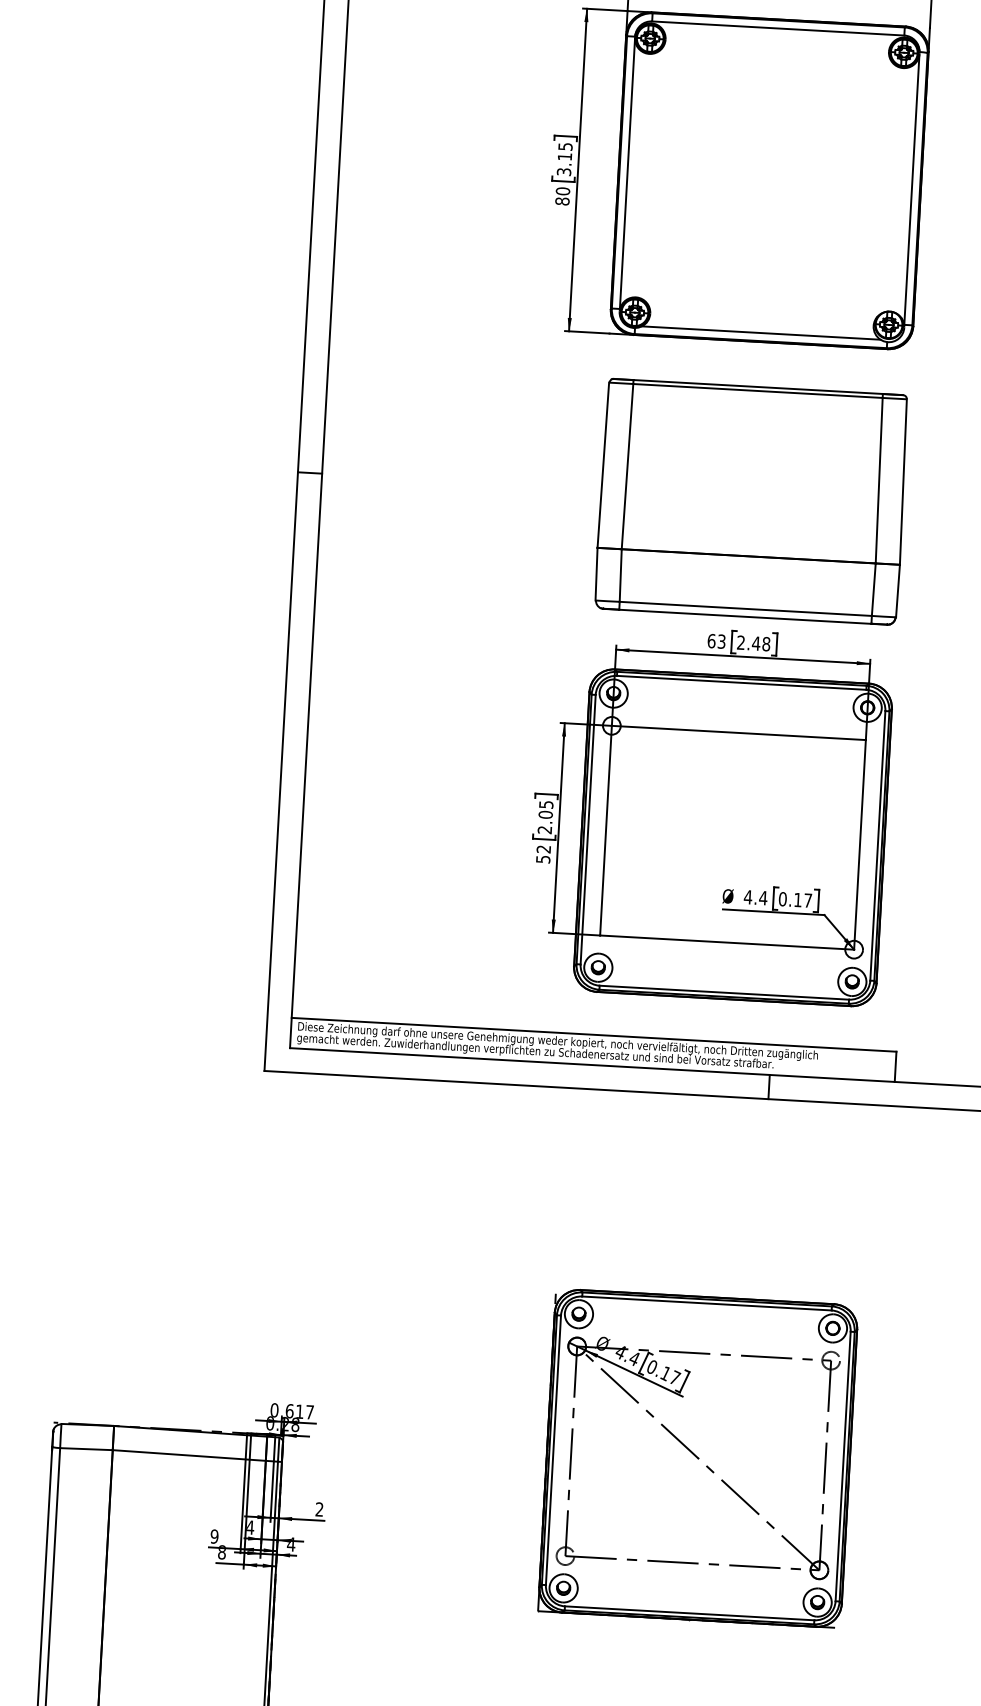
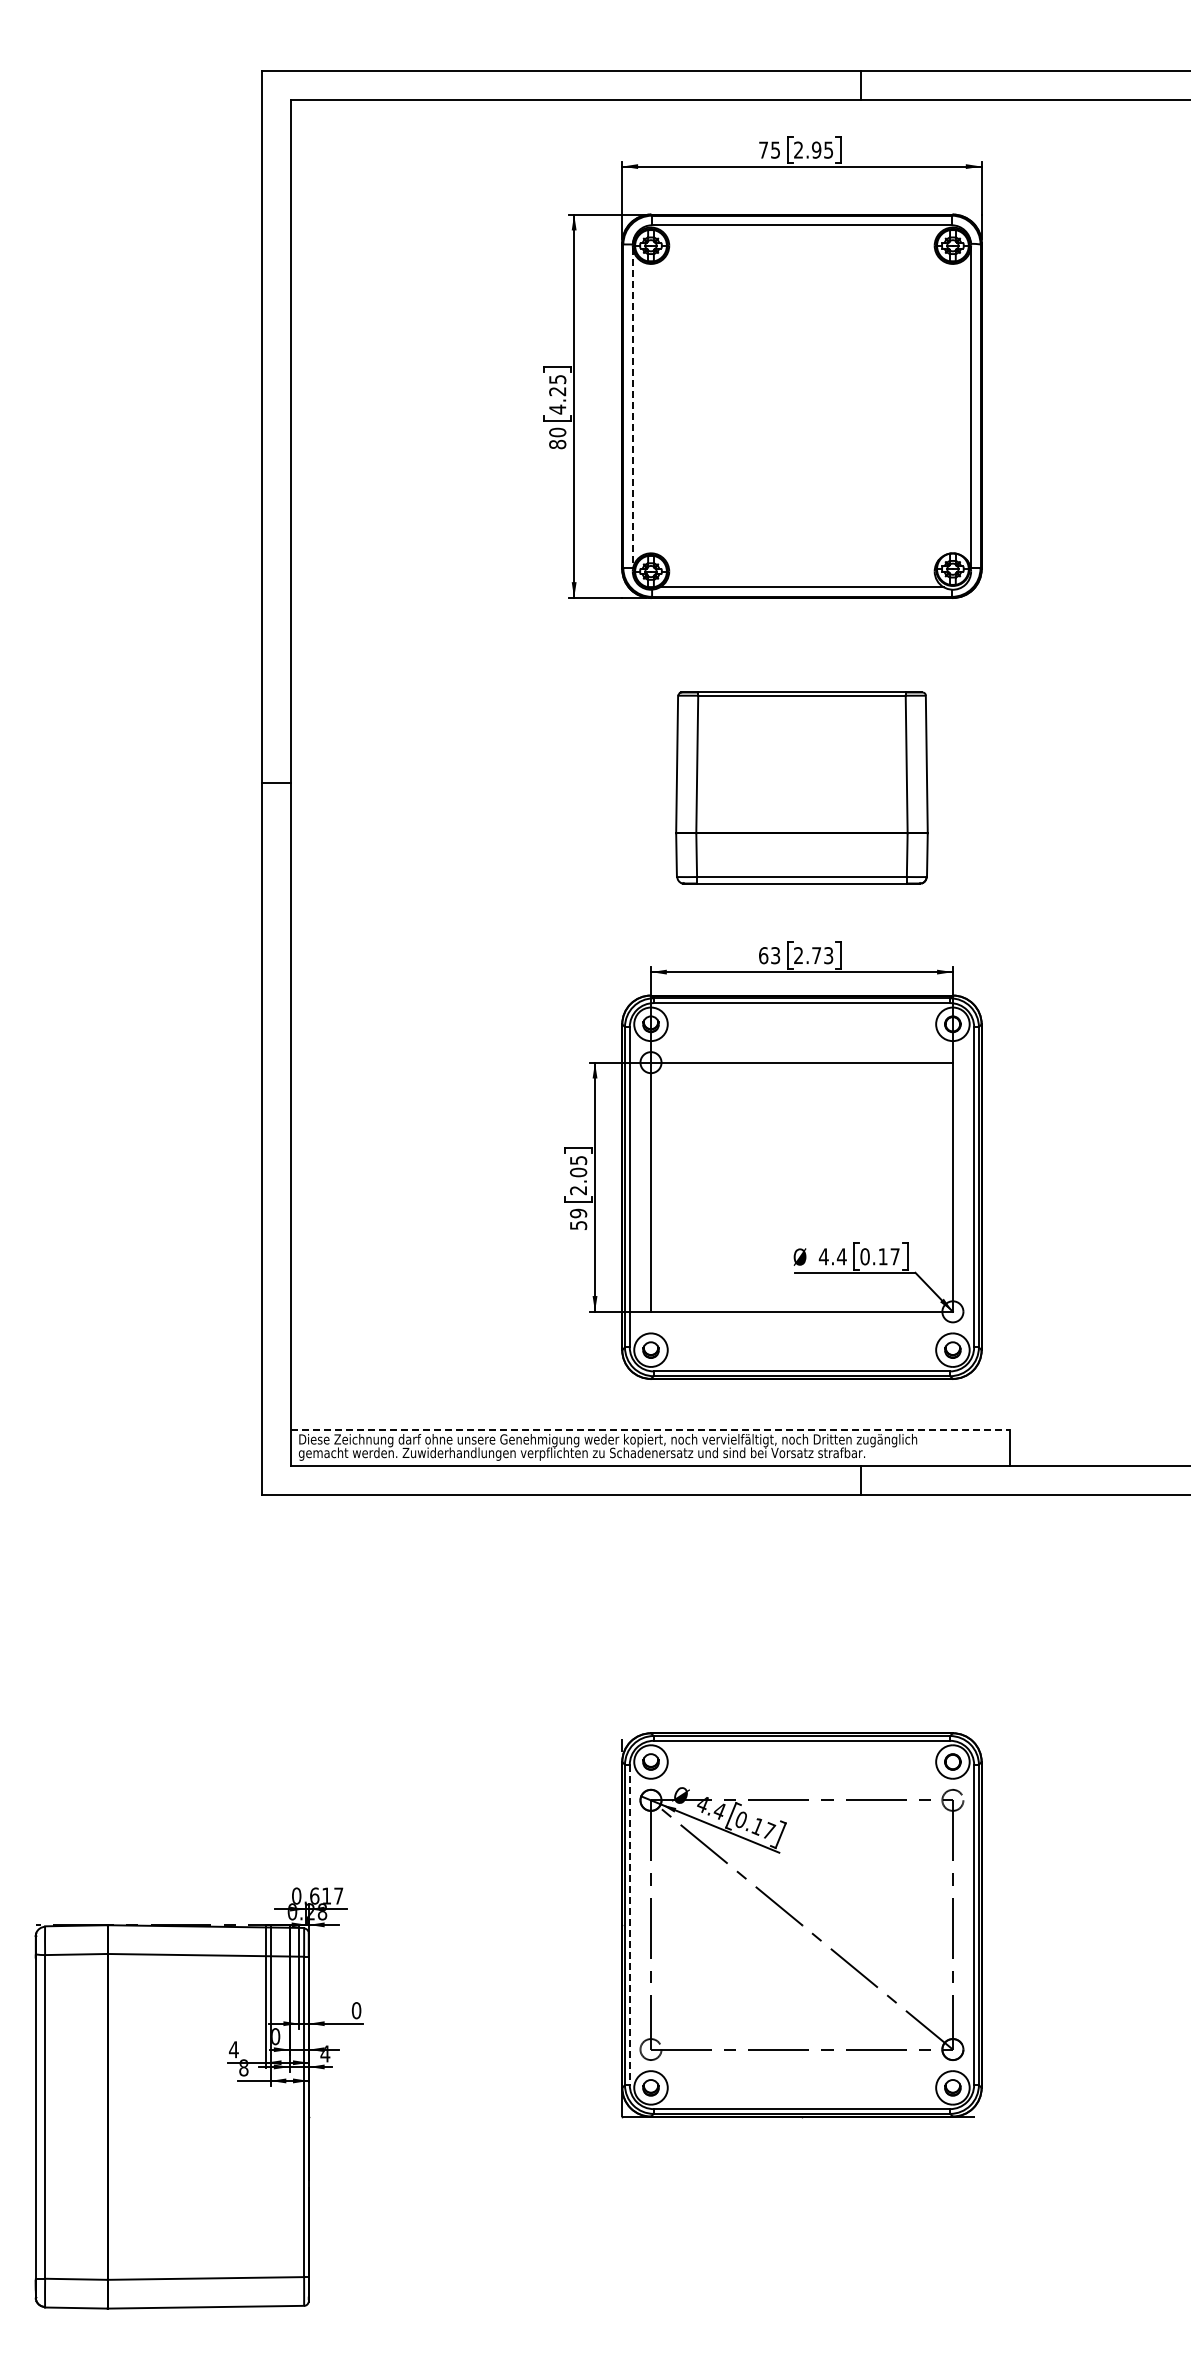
text: (564, 164) -> (557, 400), 3.15 -> 4.25
line: (627, 174) -> (632, 408), solid -> dashed
part: (751, 501) -> (801, 787), size x0.7
text: (761, 643) -> (822, 955), 2.48 -> 2.73
text: (543, 849) -> (578, 1213), 52 -> 59
line: (594, 1034) -> (650, 1429), solid -> dashed
line: (553, 1450) -> (629, 1925), solid -> dashed
text: (319, 1509) -> (356, 2010), 2 -> 0
text: (250, 1527) -> (276, 2036), 4 -> 0
text: (214, 1536) -> (233, 2049), 9 -> 4

